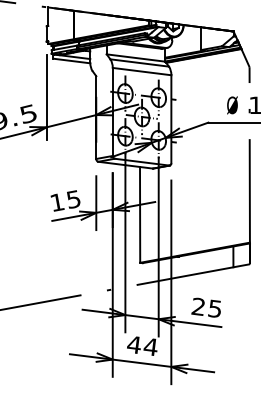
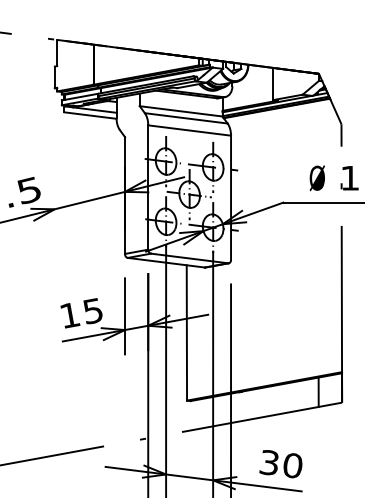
line: (46, 97) -> (54, 167), removed
text: (206, 307) -> (280, 463), 25 -> 30

